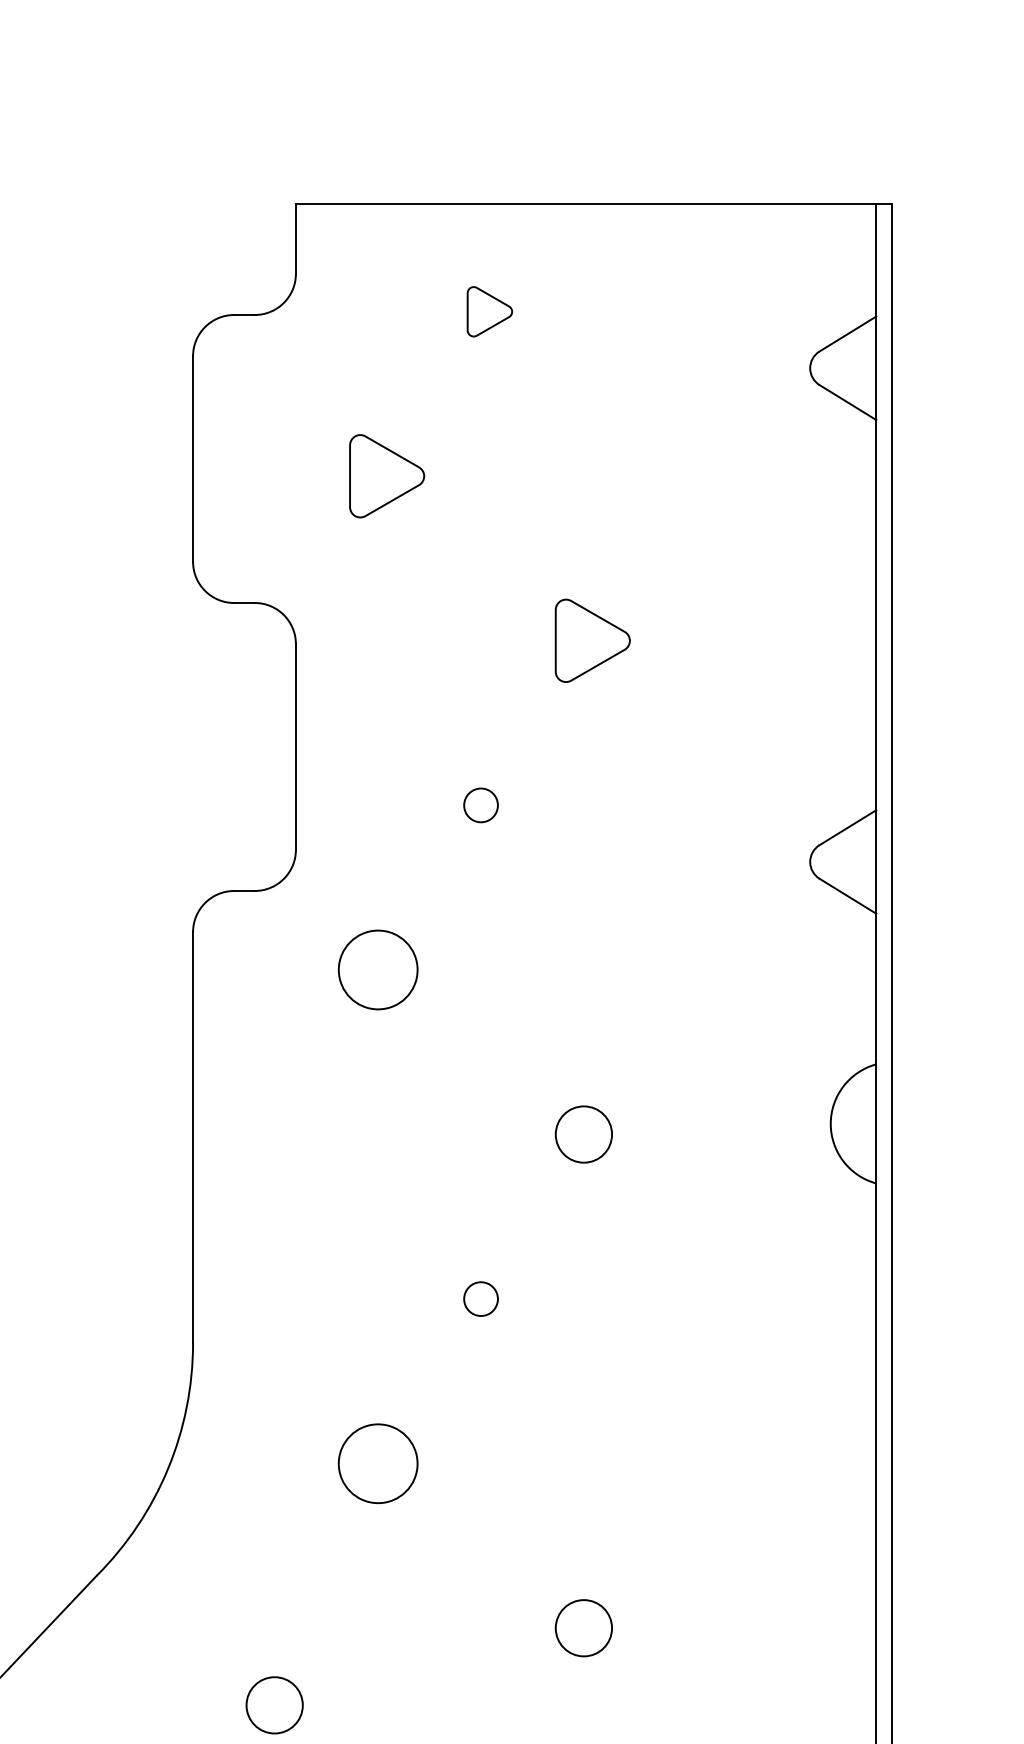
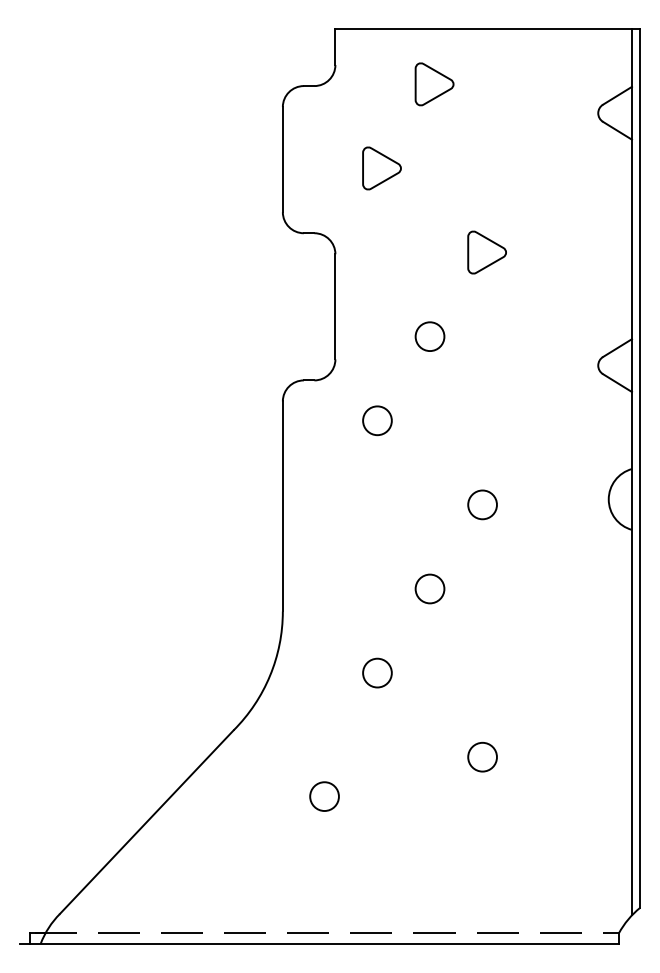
part: (489, 311) -> (434, 84), size x1.67
circle: (480, 805) -> (429, 336), size x1.67
circle: (378, 969) -> (377, 420), size x0.71
circle: (480, 1298) -> (429, 588), size x1.67
circle: (378, 1462) -> (377, 672), size x0.71

